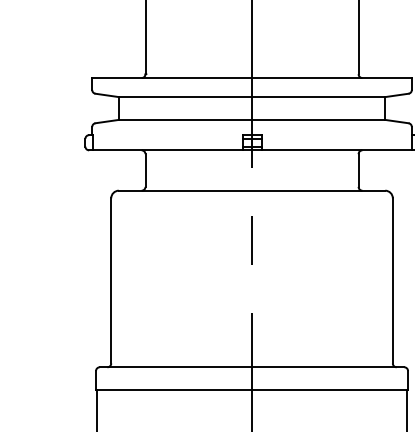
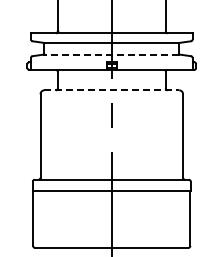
line: (251, 119) -> (111, 54), solid -> dashed
line: (253, 190) -> (112, 90), solid -> dashed

